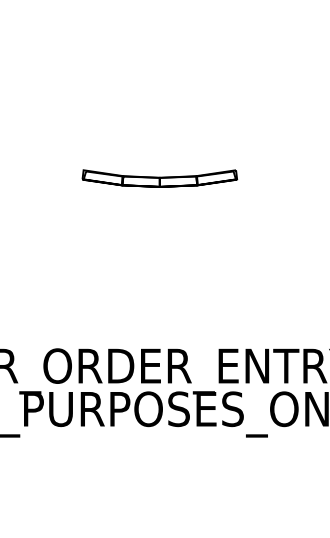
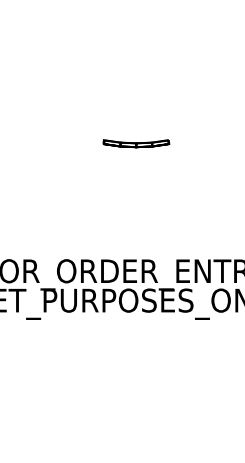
part: (160, 178) -> (136, 143), size x0.62

